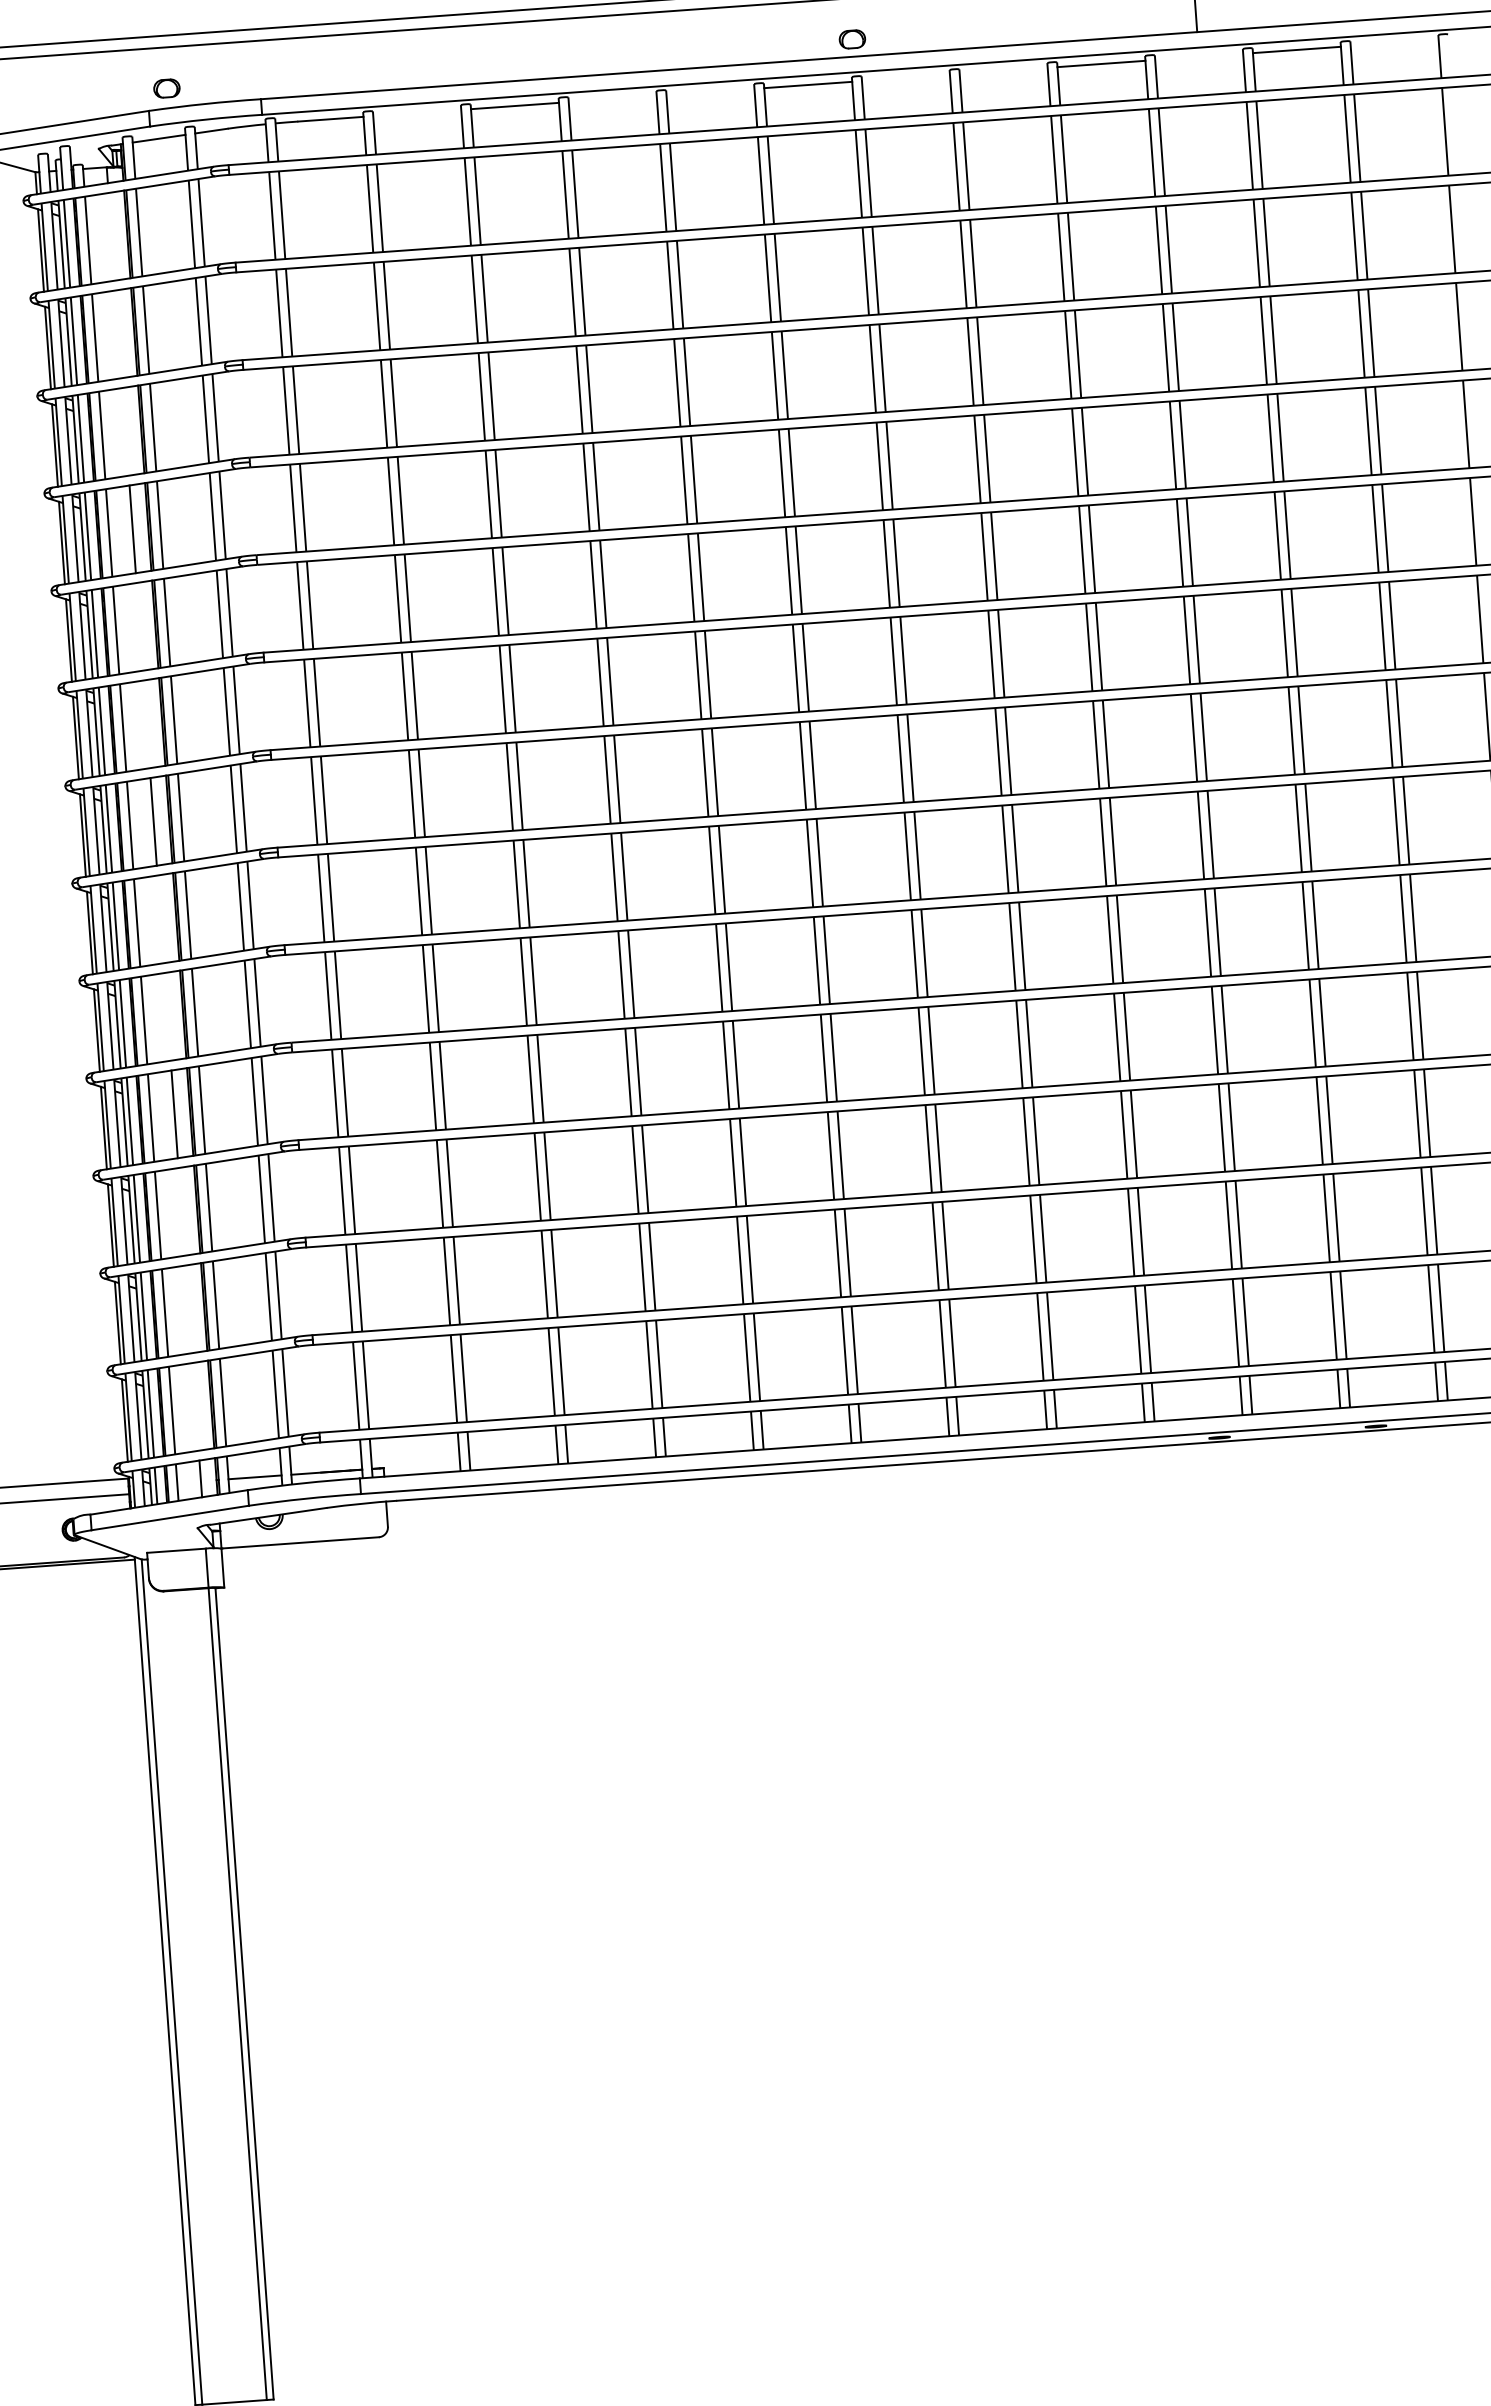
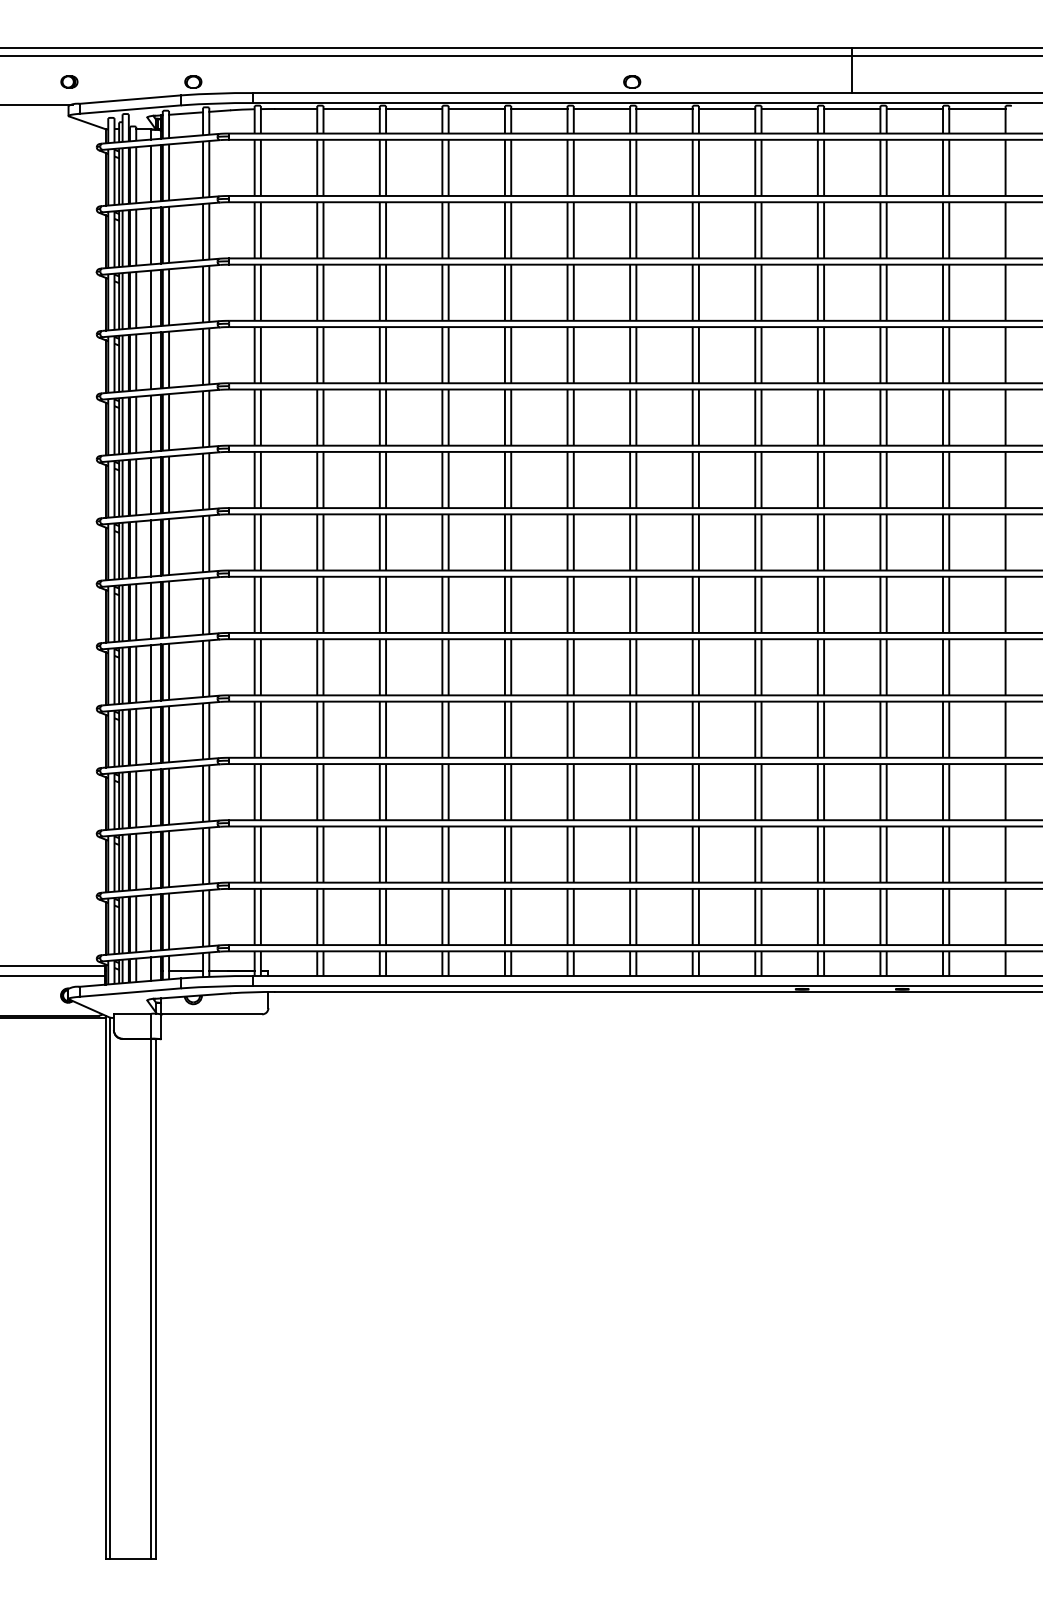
line: (1394, 42) -> (977, 108), added
line: (1199, 56) -> (852, 108), added
line: (1002, 70) -> (726, 108), added
line: (905, 77) -> (664, 108), added
line: (710, 91) -> (539, 108), added
line: (612, 98) -> (476, 108), added
line: (416, 112) -> (351, 108), added
line: (111, 236) -> (151, 173), added
line: (118, 334) -> (151, 236), added
line: (125, 431) -> (151, 298), added
line: (139, 626) -> (151, 423), added
line: (146, 723) -> (151, 485), added
line: (160, 918) -> (151, 610), added
line: (167, 1017) -> (151, 673), added
line: (181, 1212) -> (151, 798), added
line: (188, 1309) -> (151, 860), added
line: (195, 1406) -> (151, 922), added

